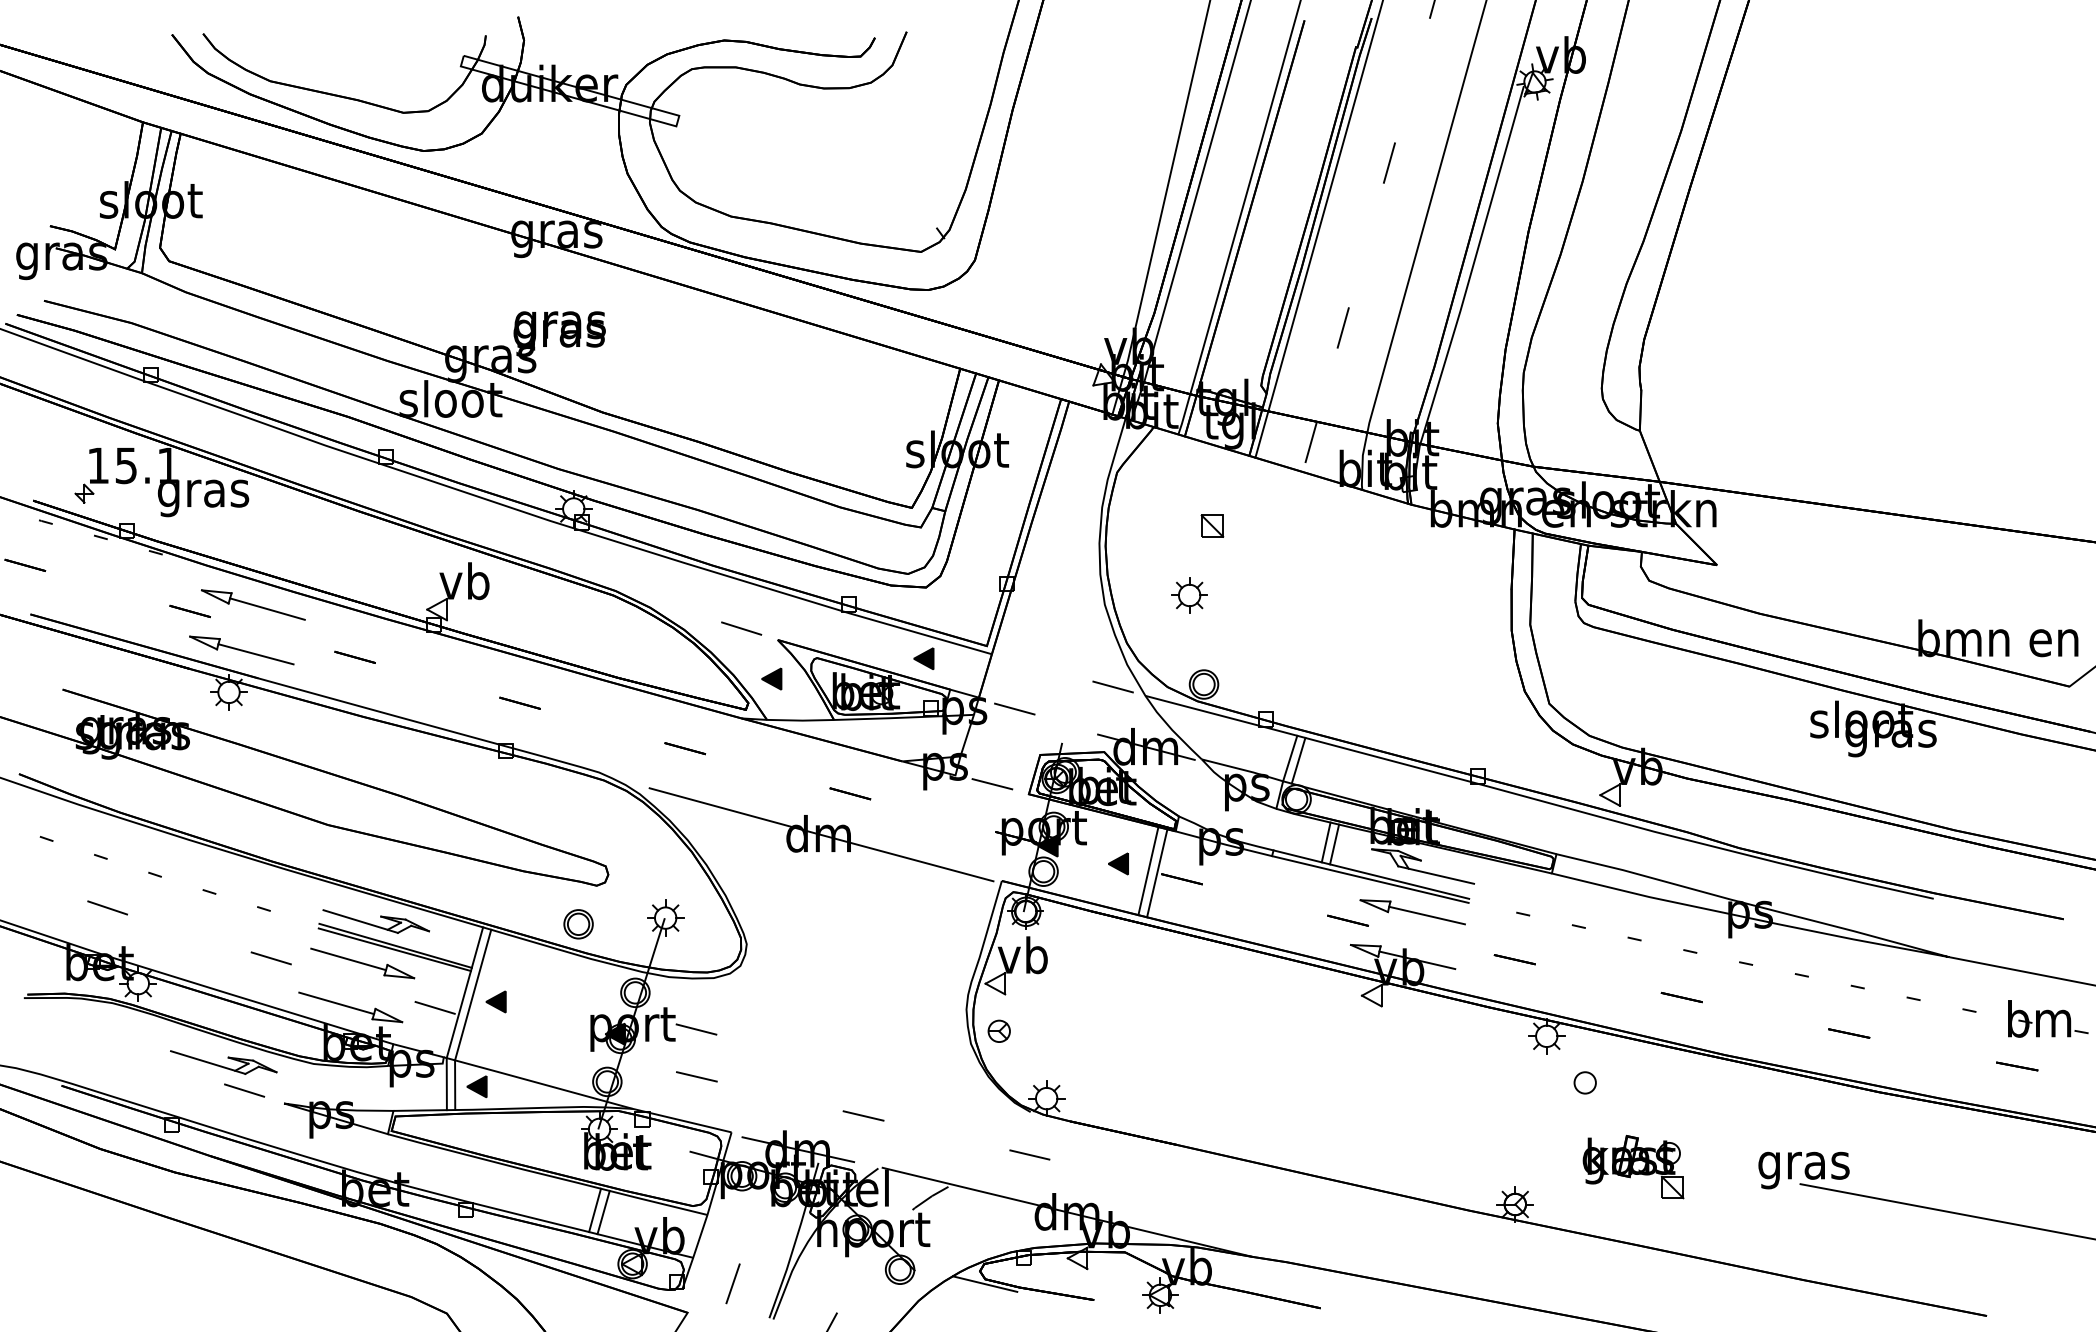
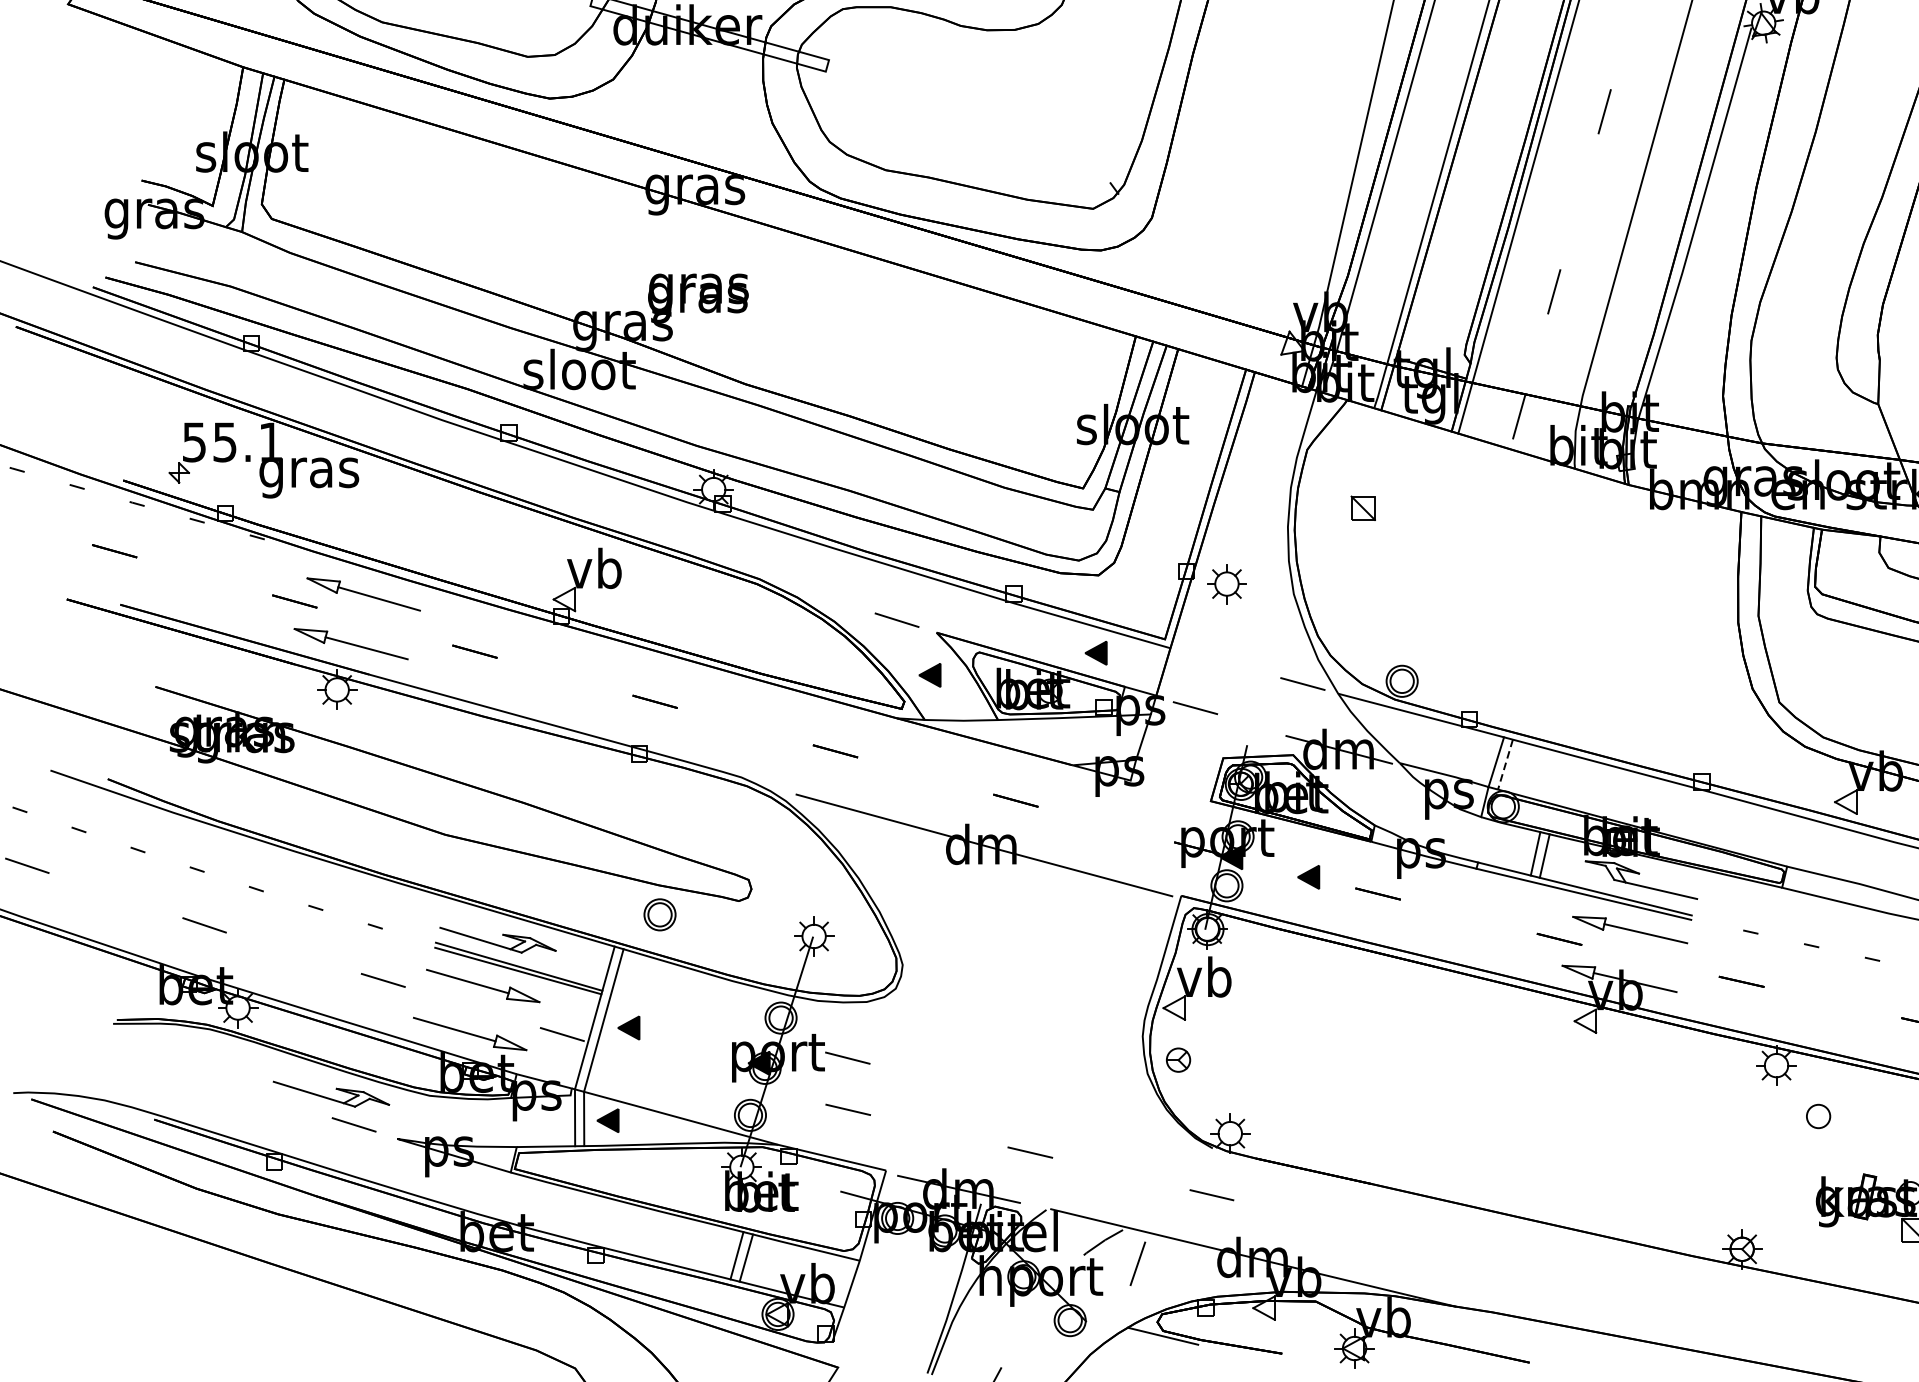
text: (97, 465) -> (193, 442), 15.1 -> 55.1
part: (1212, 525) -> (1363, 507), moved
part: (1189, 595) -> (1226, 584), moved
line: (1298, 760) -> (1505, 764), solid -> dashed
line: (992, 783) -> (1171, 789), removed
line: (1148, 871) -> (1341, 885), removed
line: (1157, 873) -> (1351, 887), removed
part: (578, 924) -> (659, 915), moved
line: (732, 1283) -> (1137, 1263), moved

